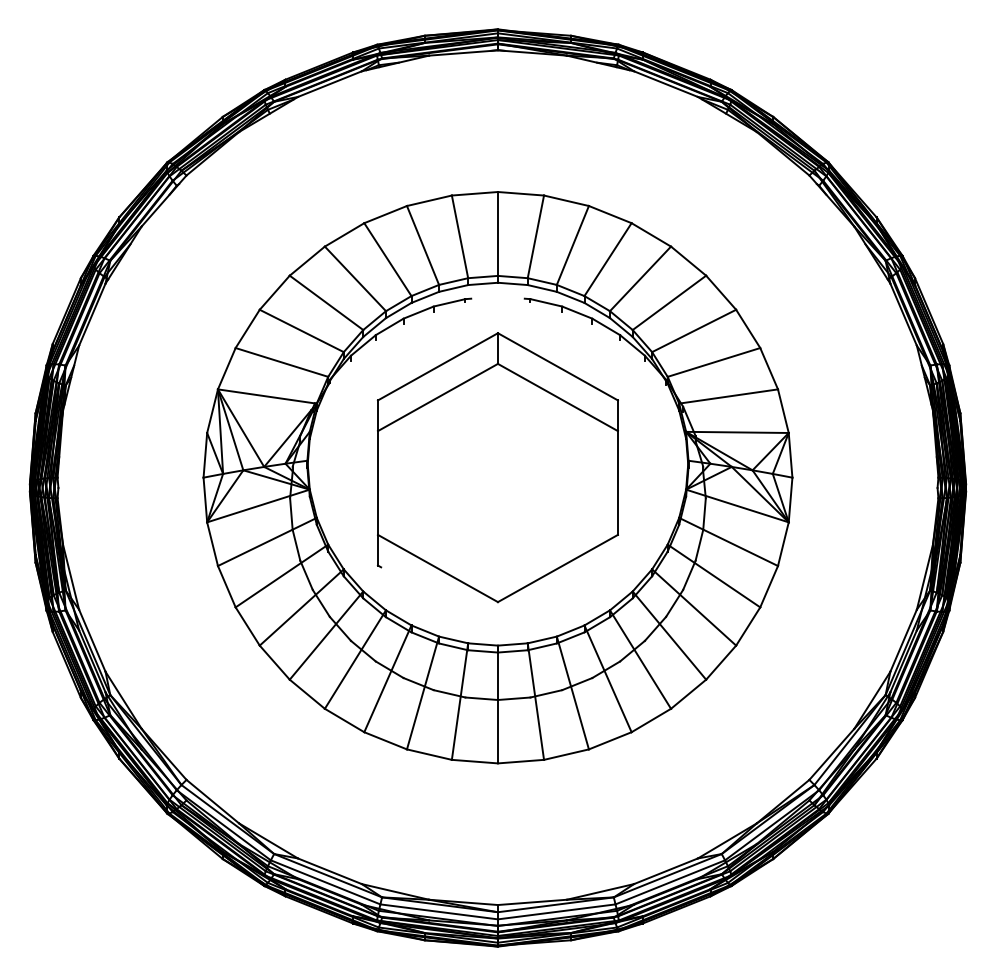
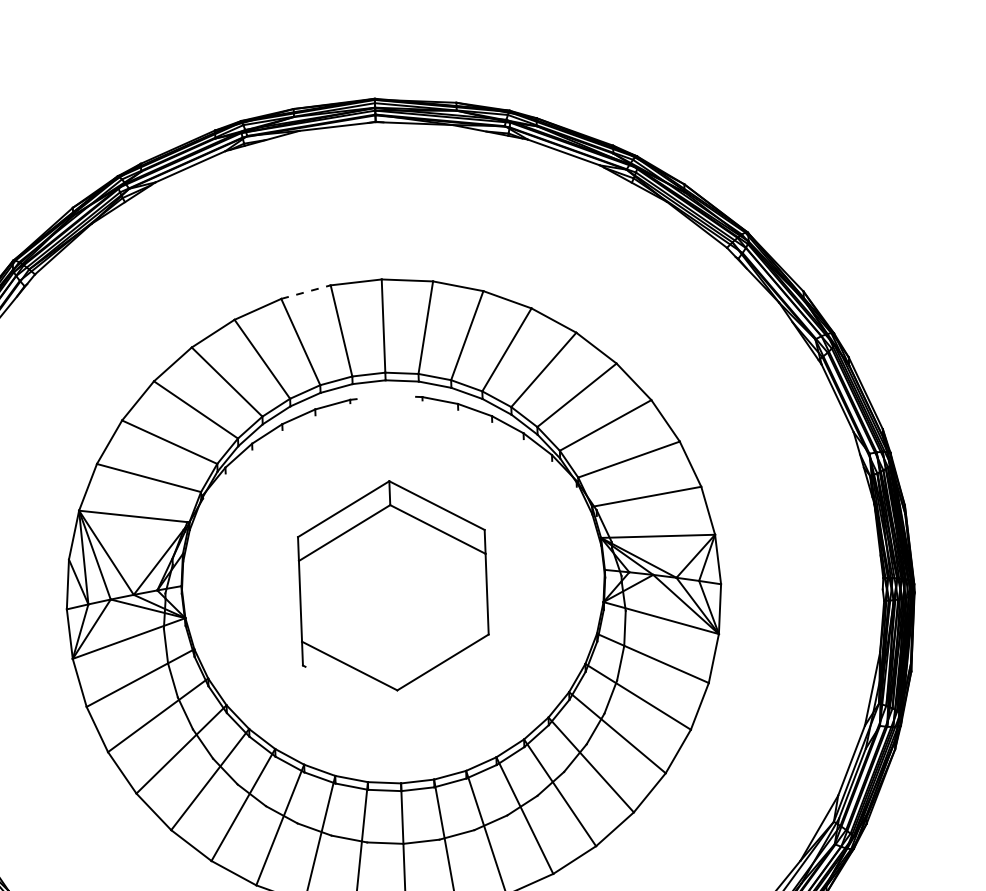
line: (429, 200) -> (306, 291), solid -> dashed
part: (497, 467) -> (392, 585), size x0.7

